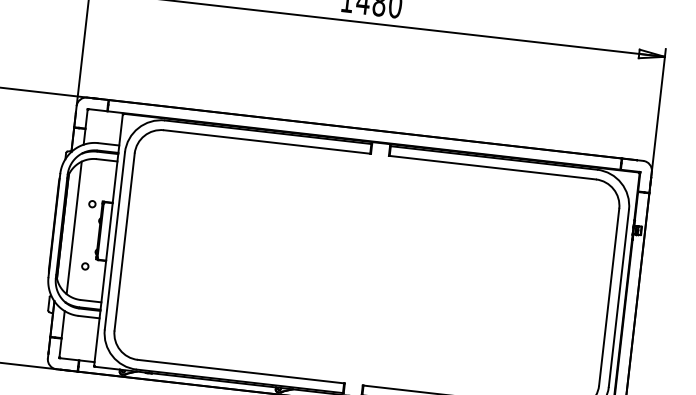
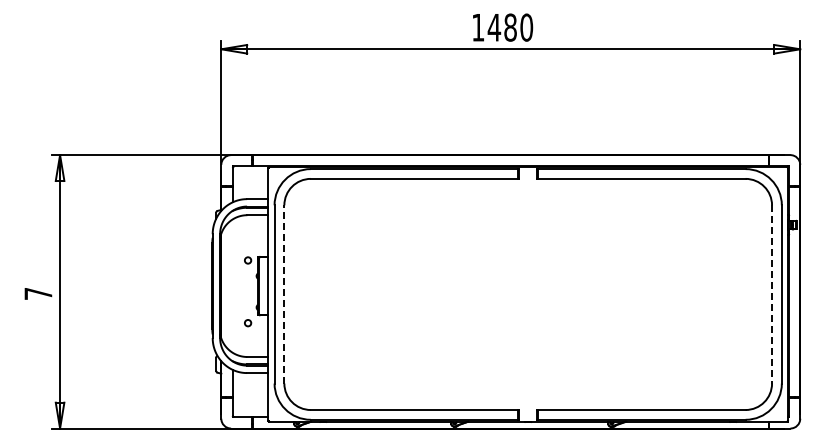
line: (74, 227) -> (232, 285), removed
line: (124, 241) -> (284, 293), solid -> dashed
line: (609, 297) -> (772, 294), solid -> dashed

